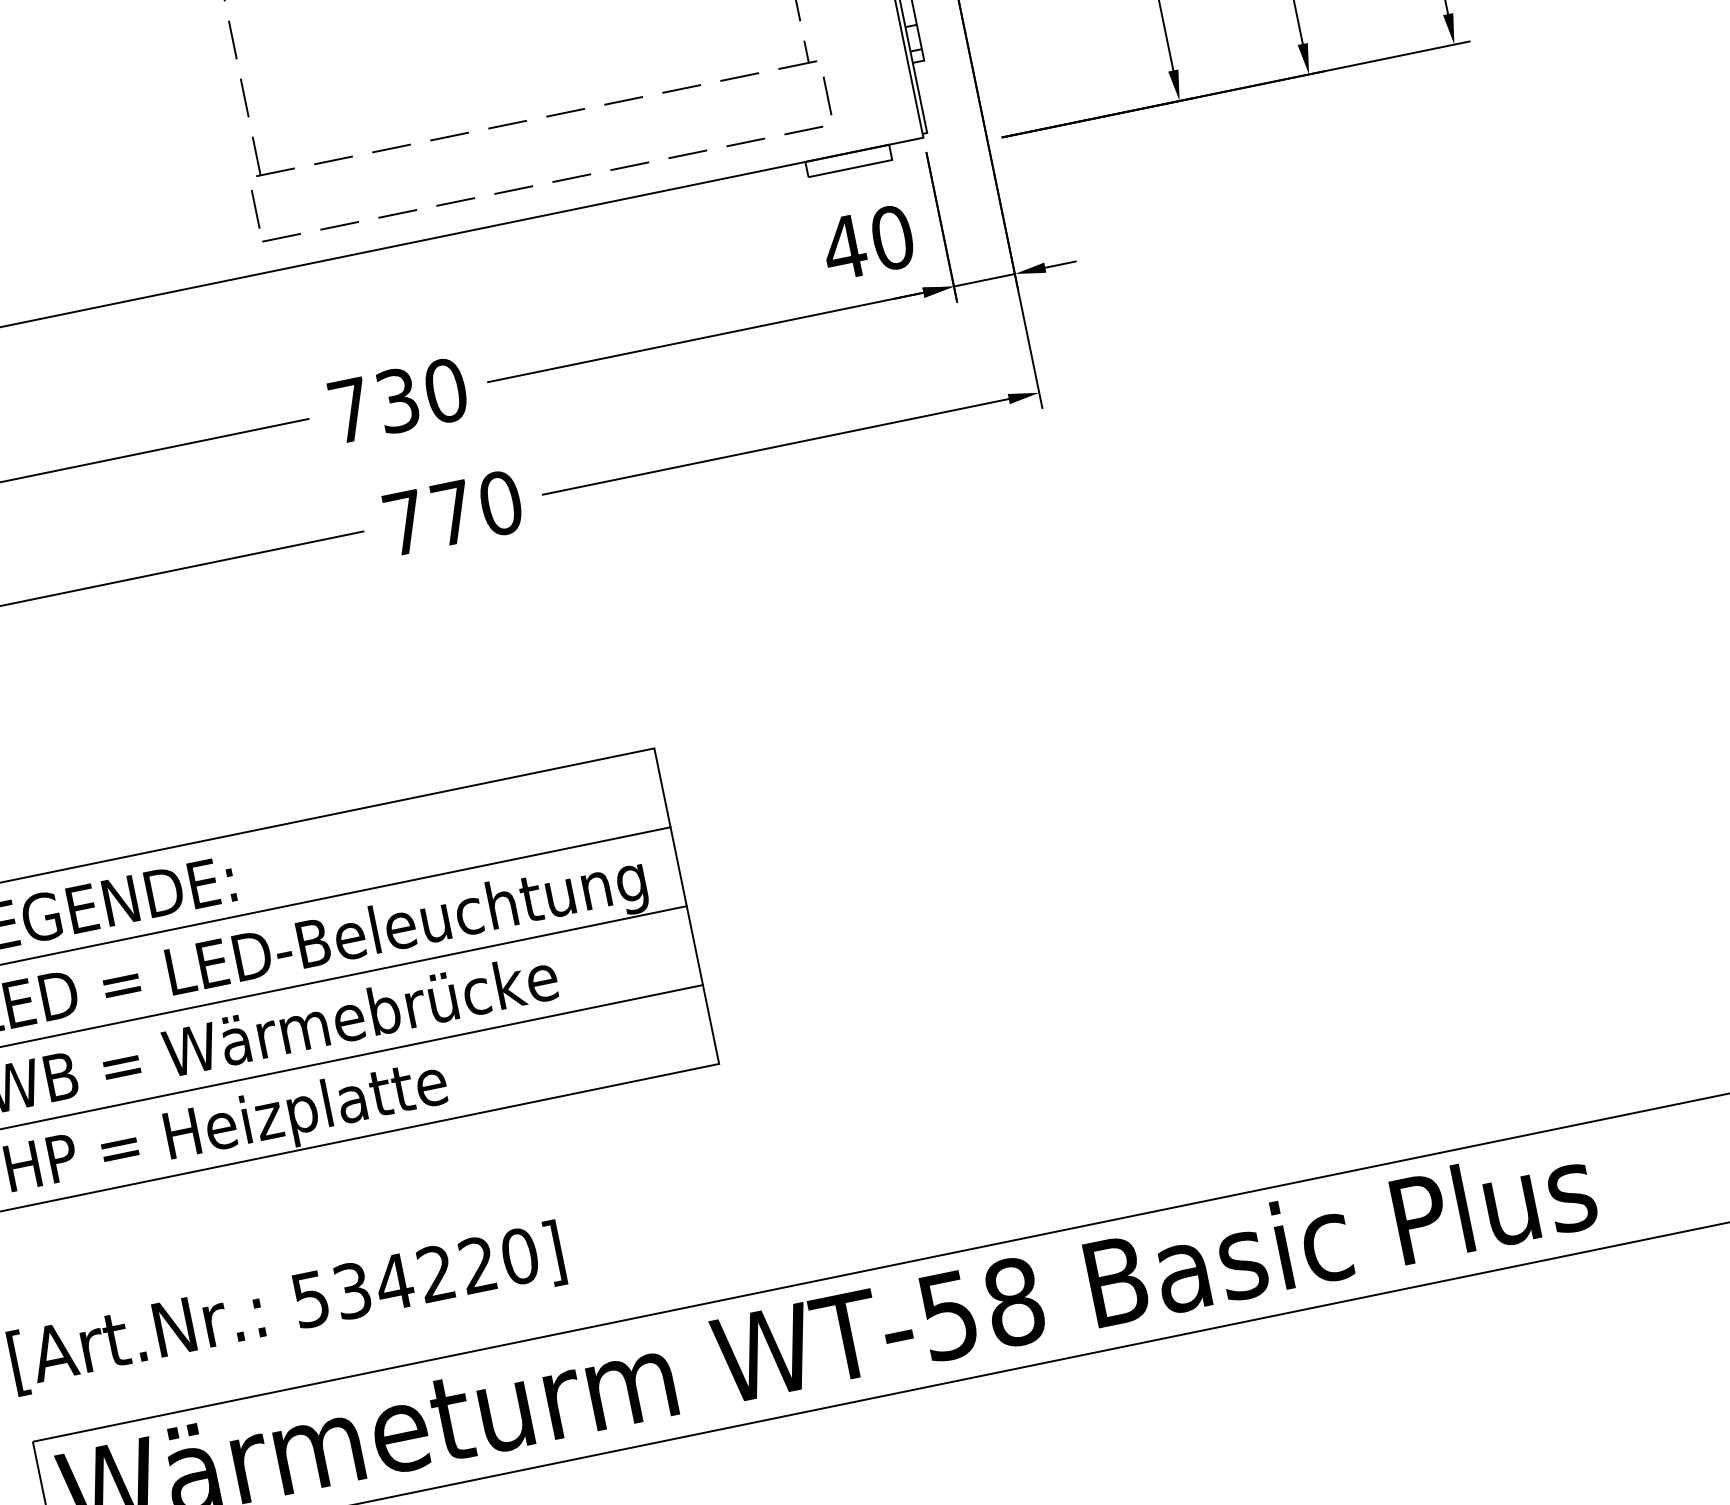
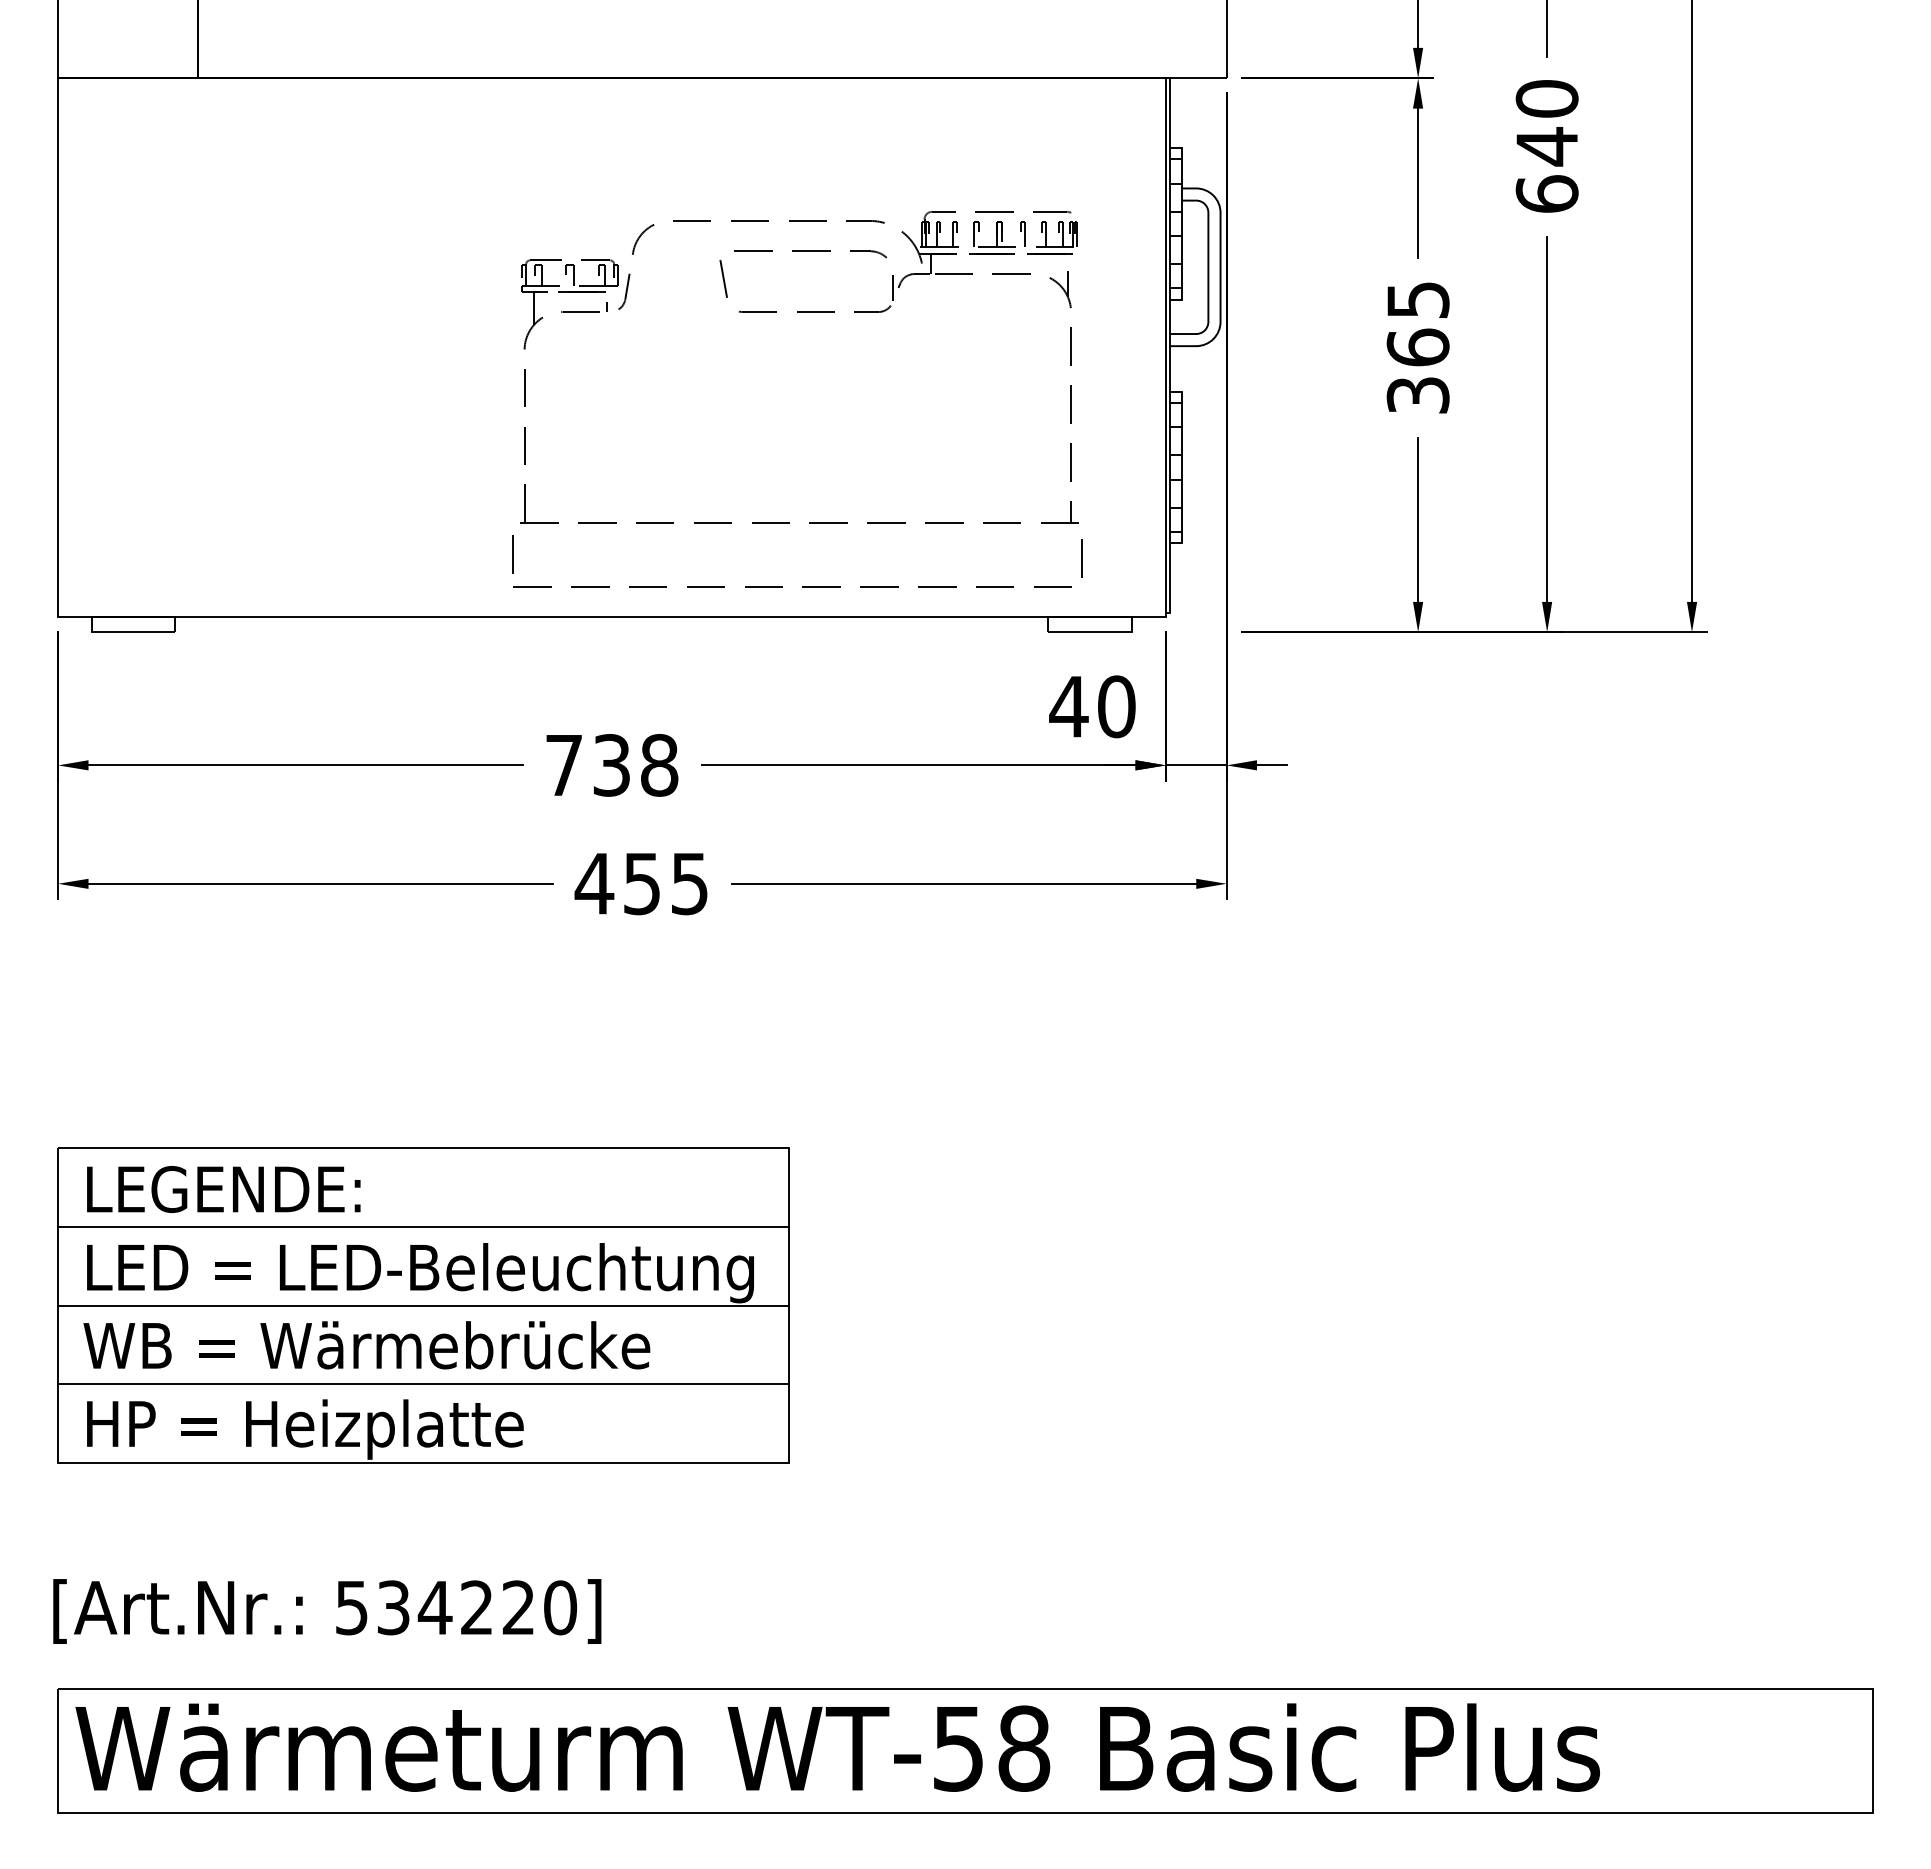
text: (445, 390) -> (659, 765), 730 -> 738
text: (452, 513) -> (641, 883), 770 -> 455

